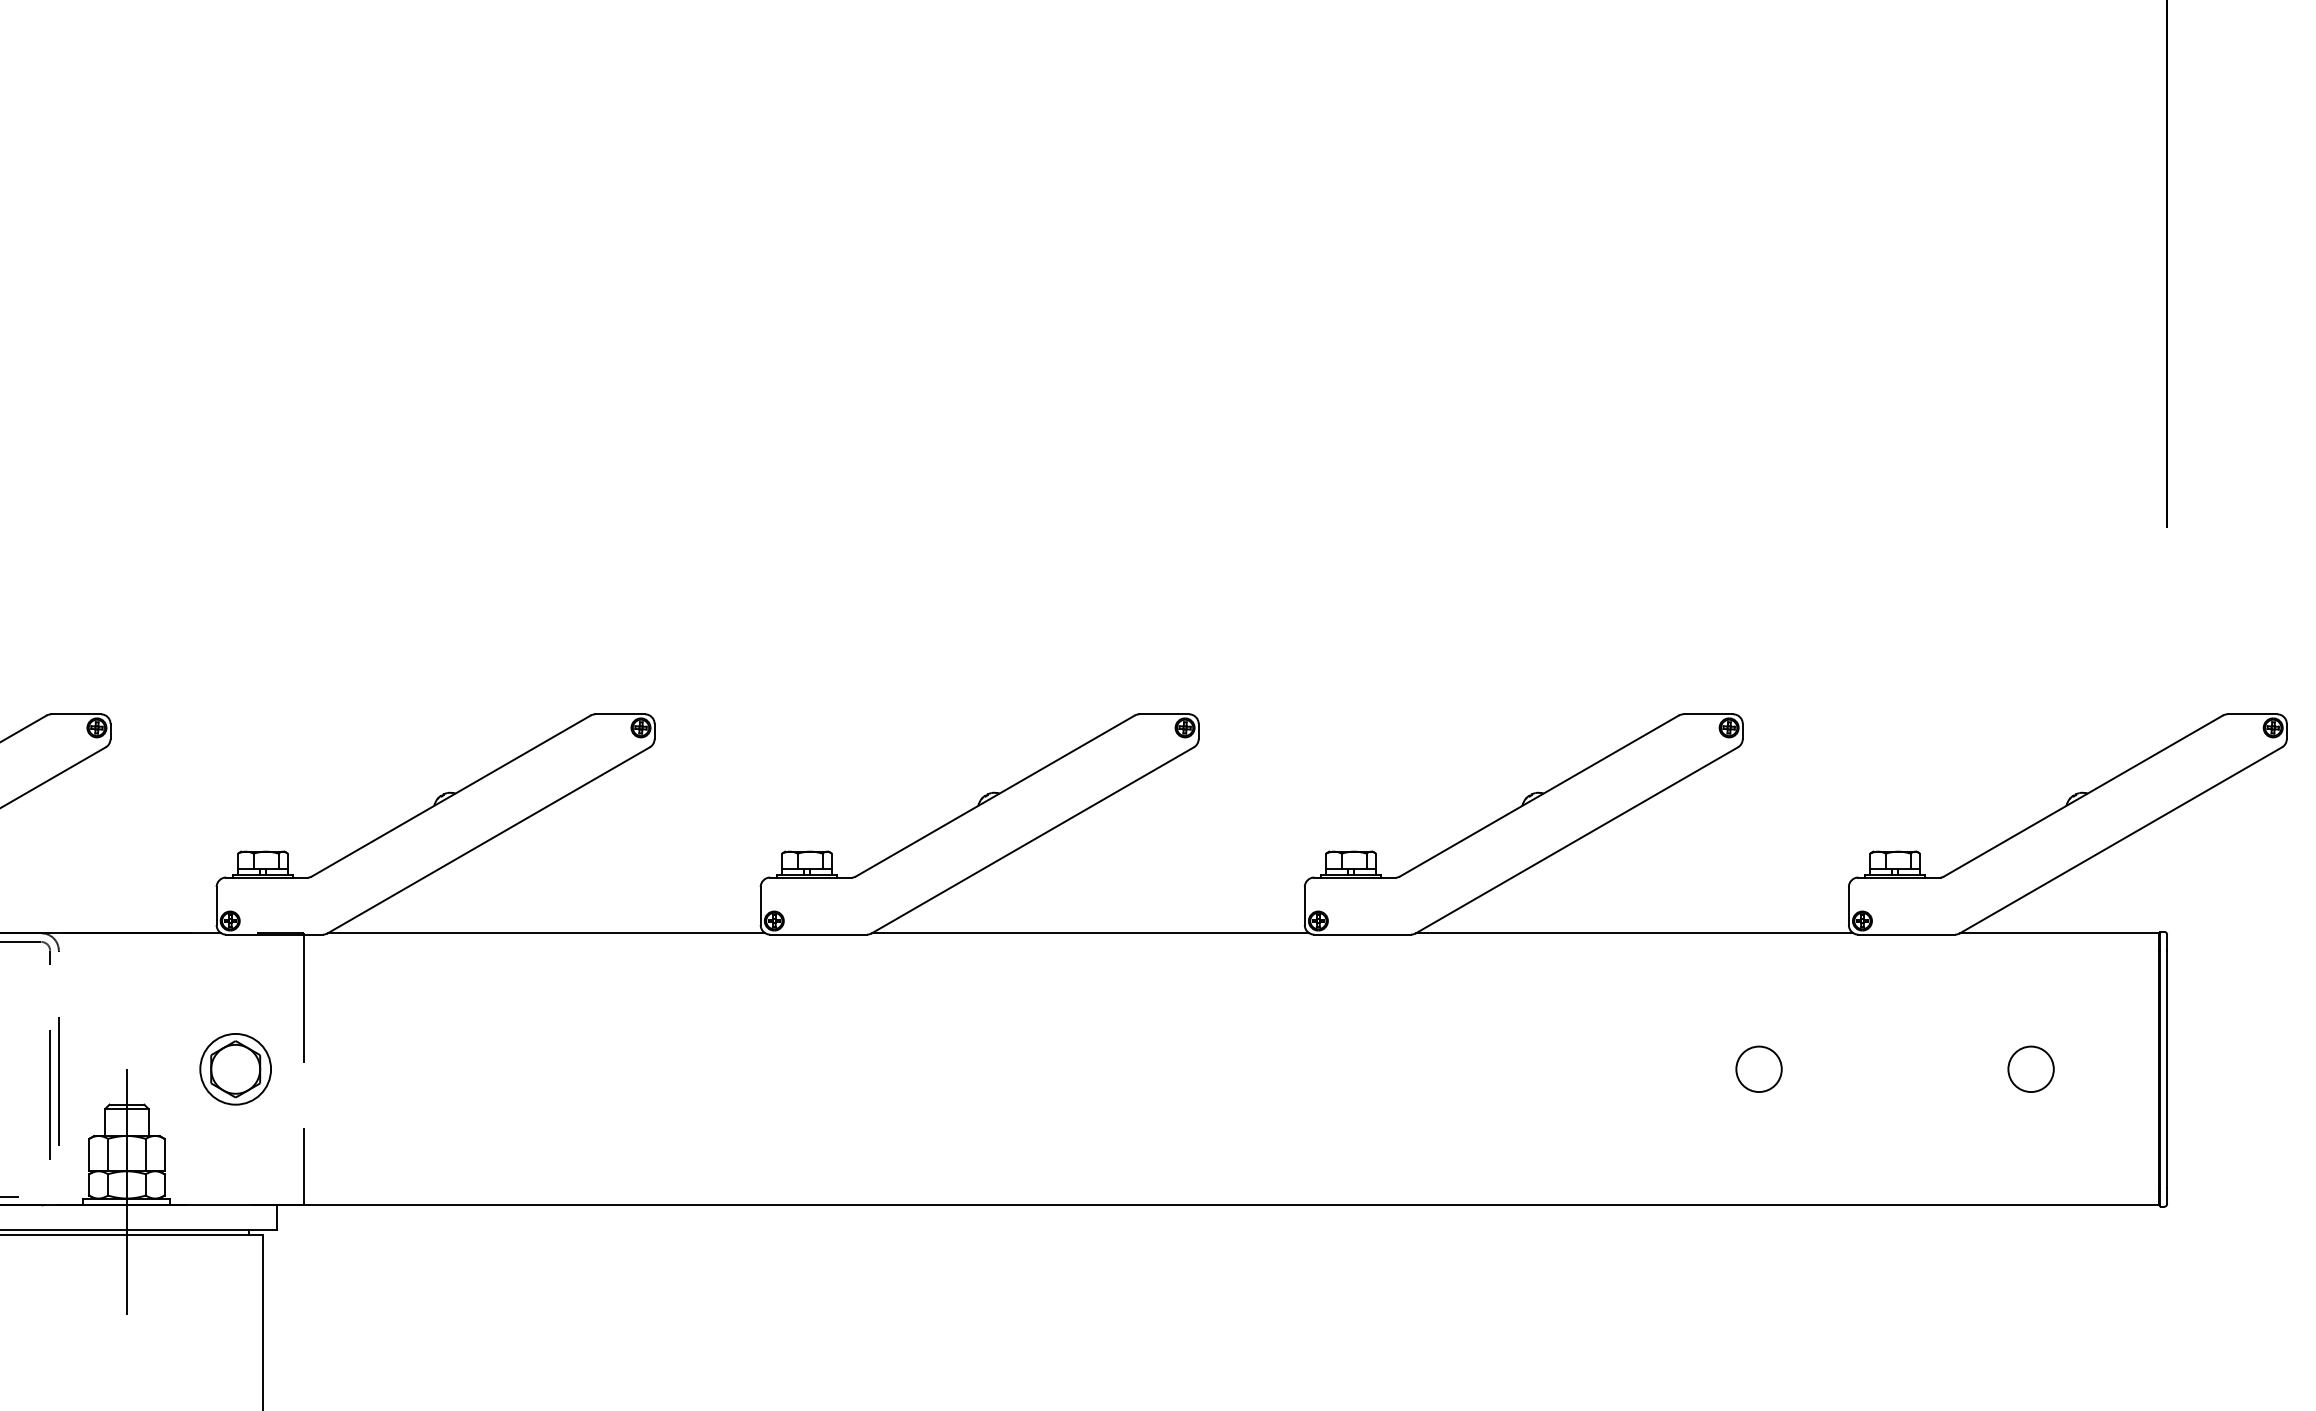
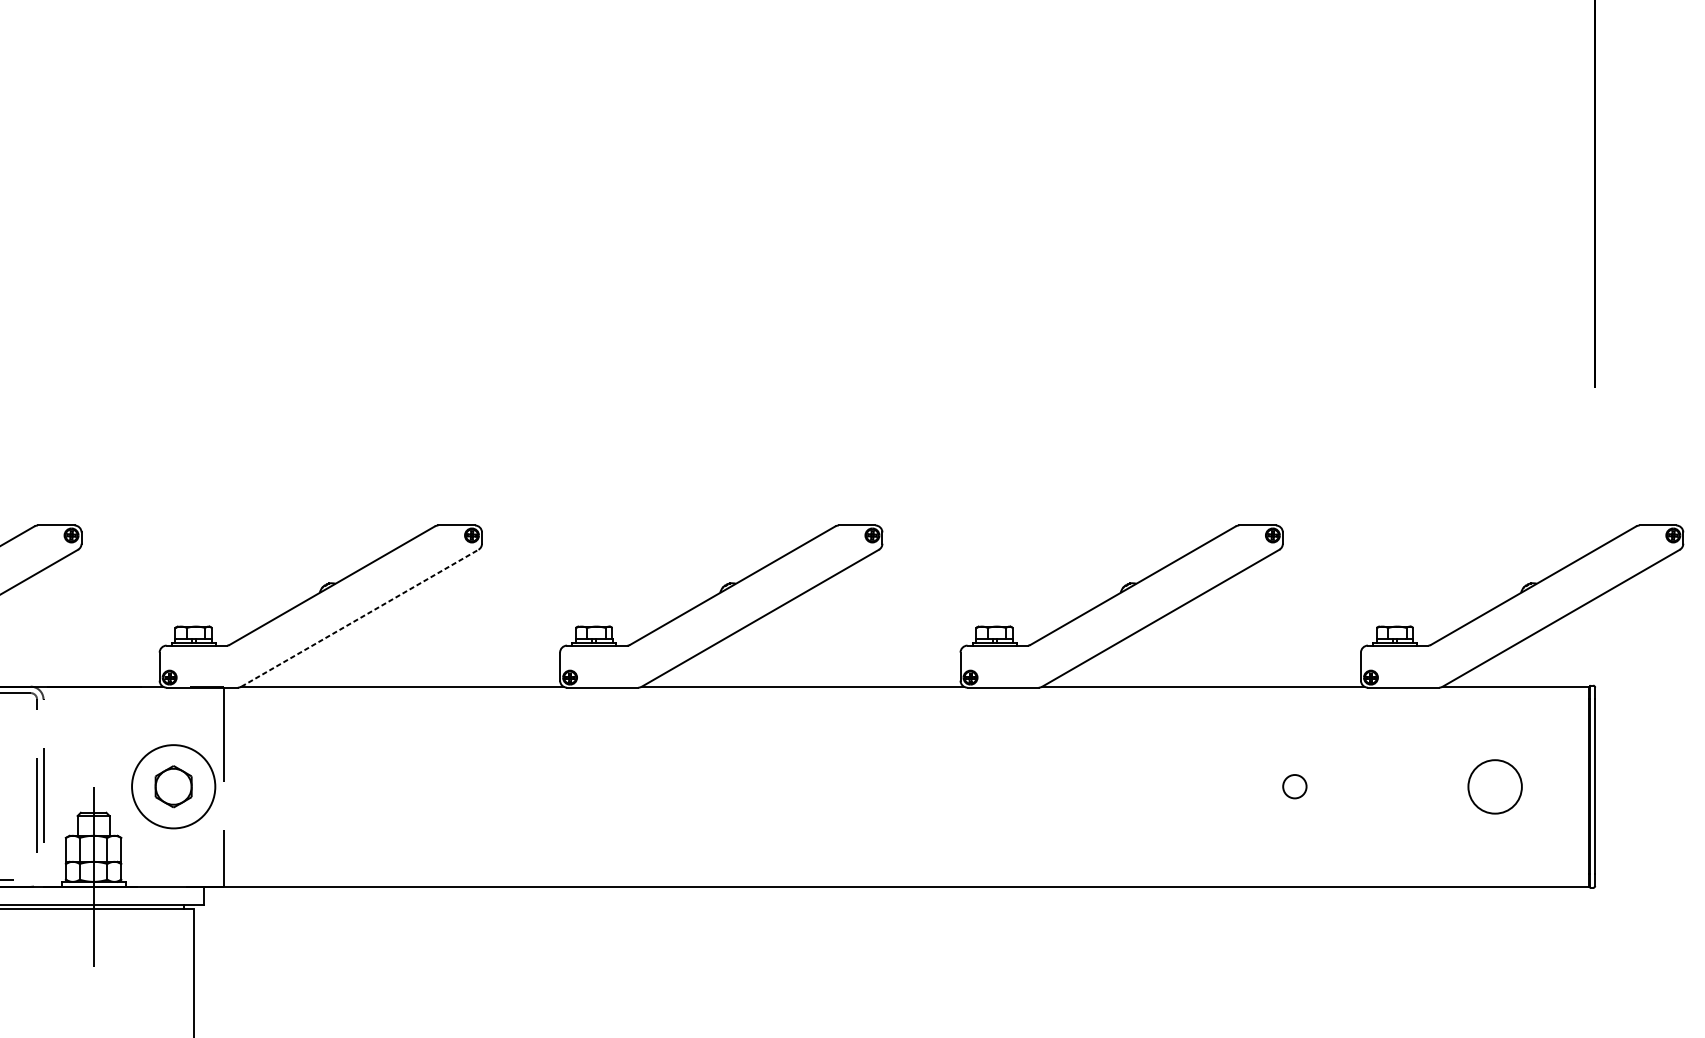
line: (489, 840) -> (360, 618), solid -> dashed
circle: (235, 1068) -> (173, 786), size x1.6
circle: (1758, 1068) -> (1294, 786), size x0.7
circle: (2030, 1068) -> (1494, 786), size x1.6

